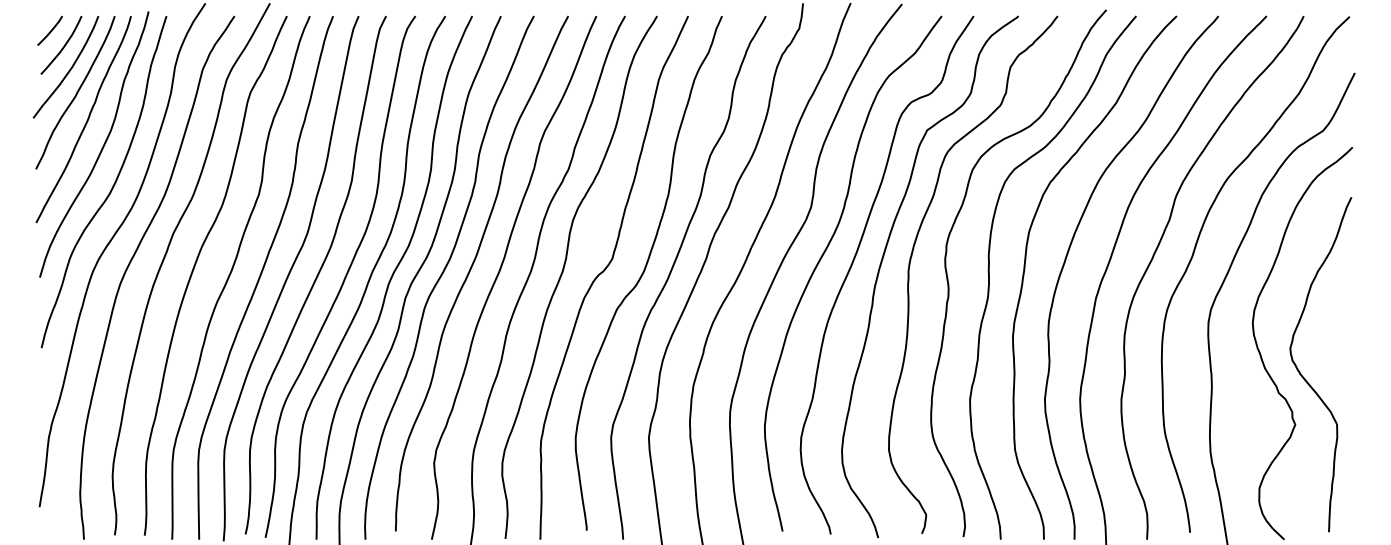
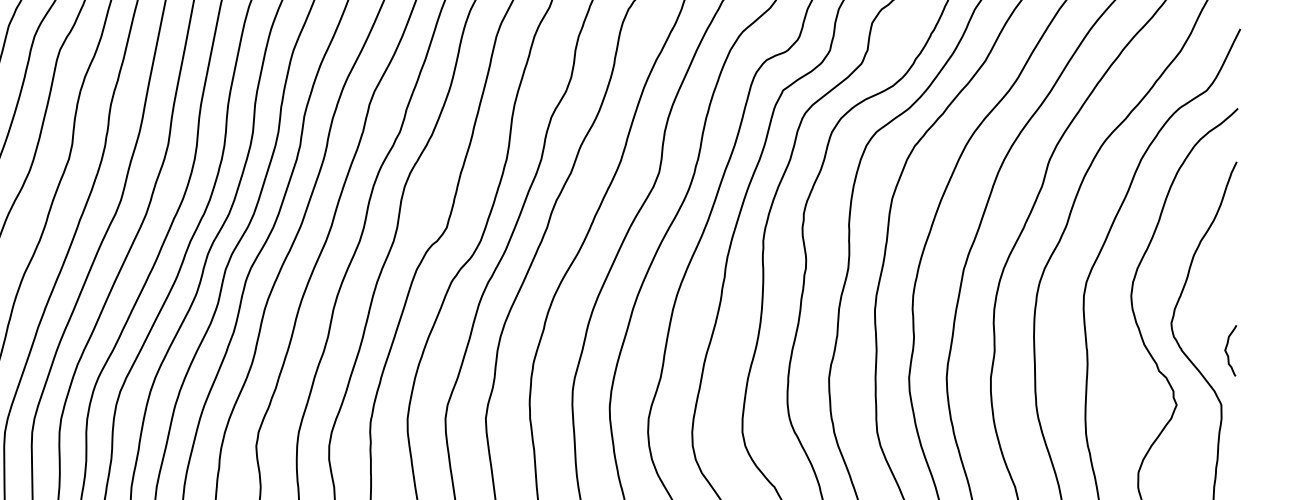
curve: (1343, 376) -> (1228, 353), added

